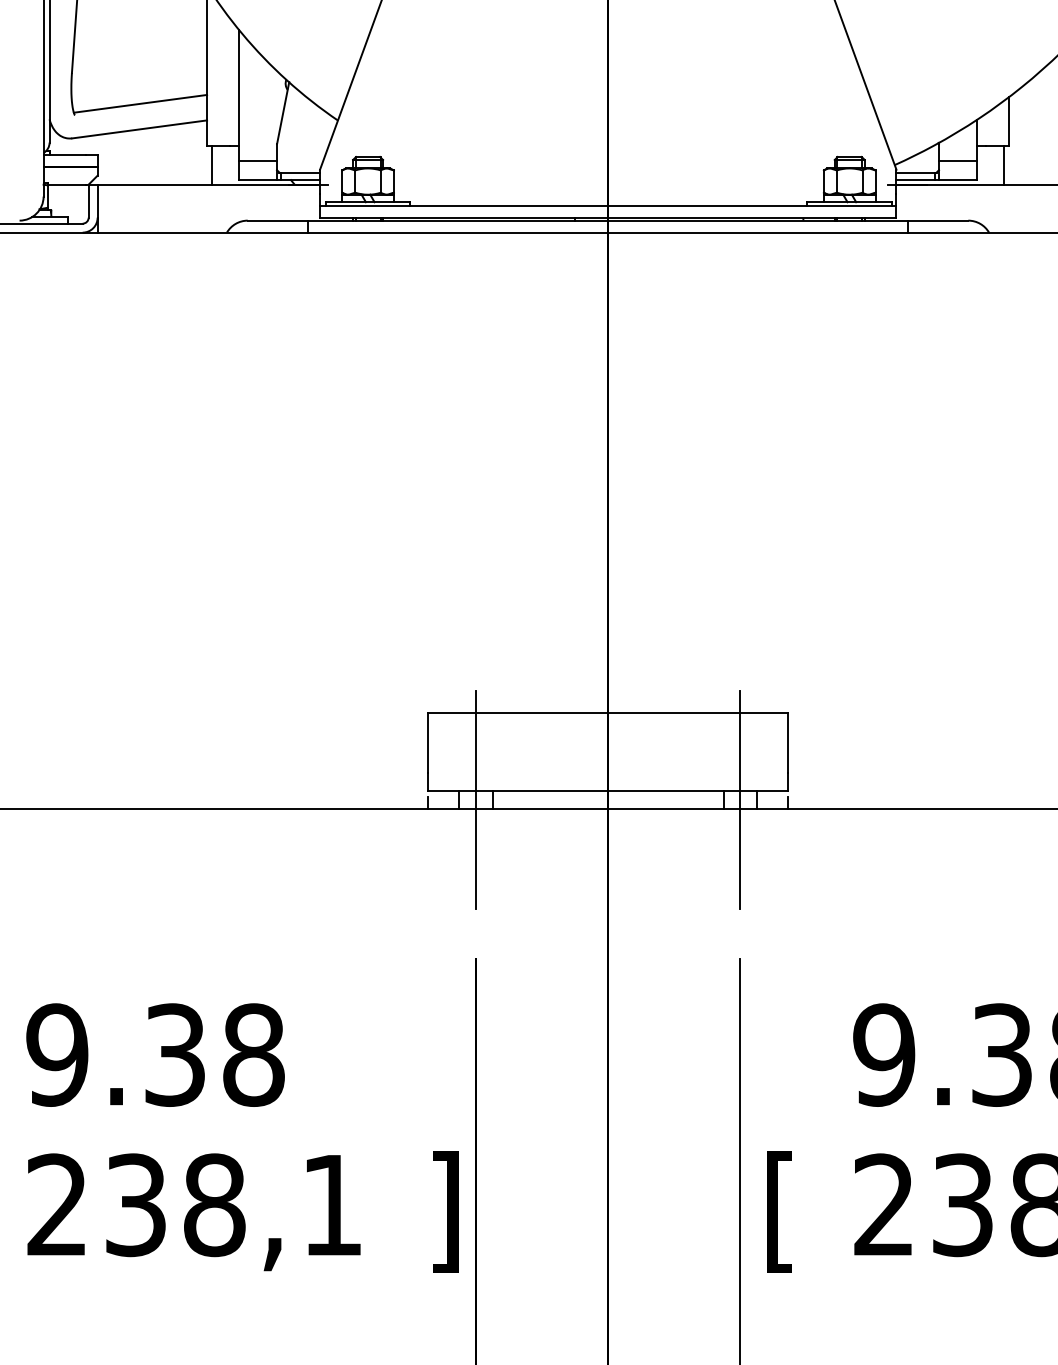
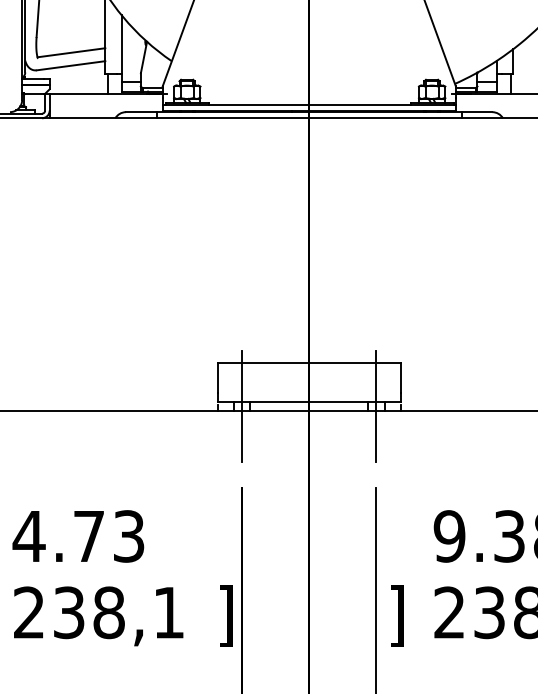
text: (154, 1055) -> (78, 536), 9.38 -> 4.73
text: (779, 1210) -> (396, 615), [ -> ]

